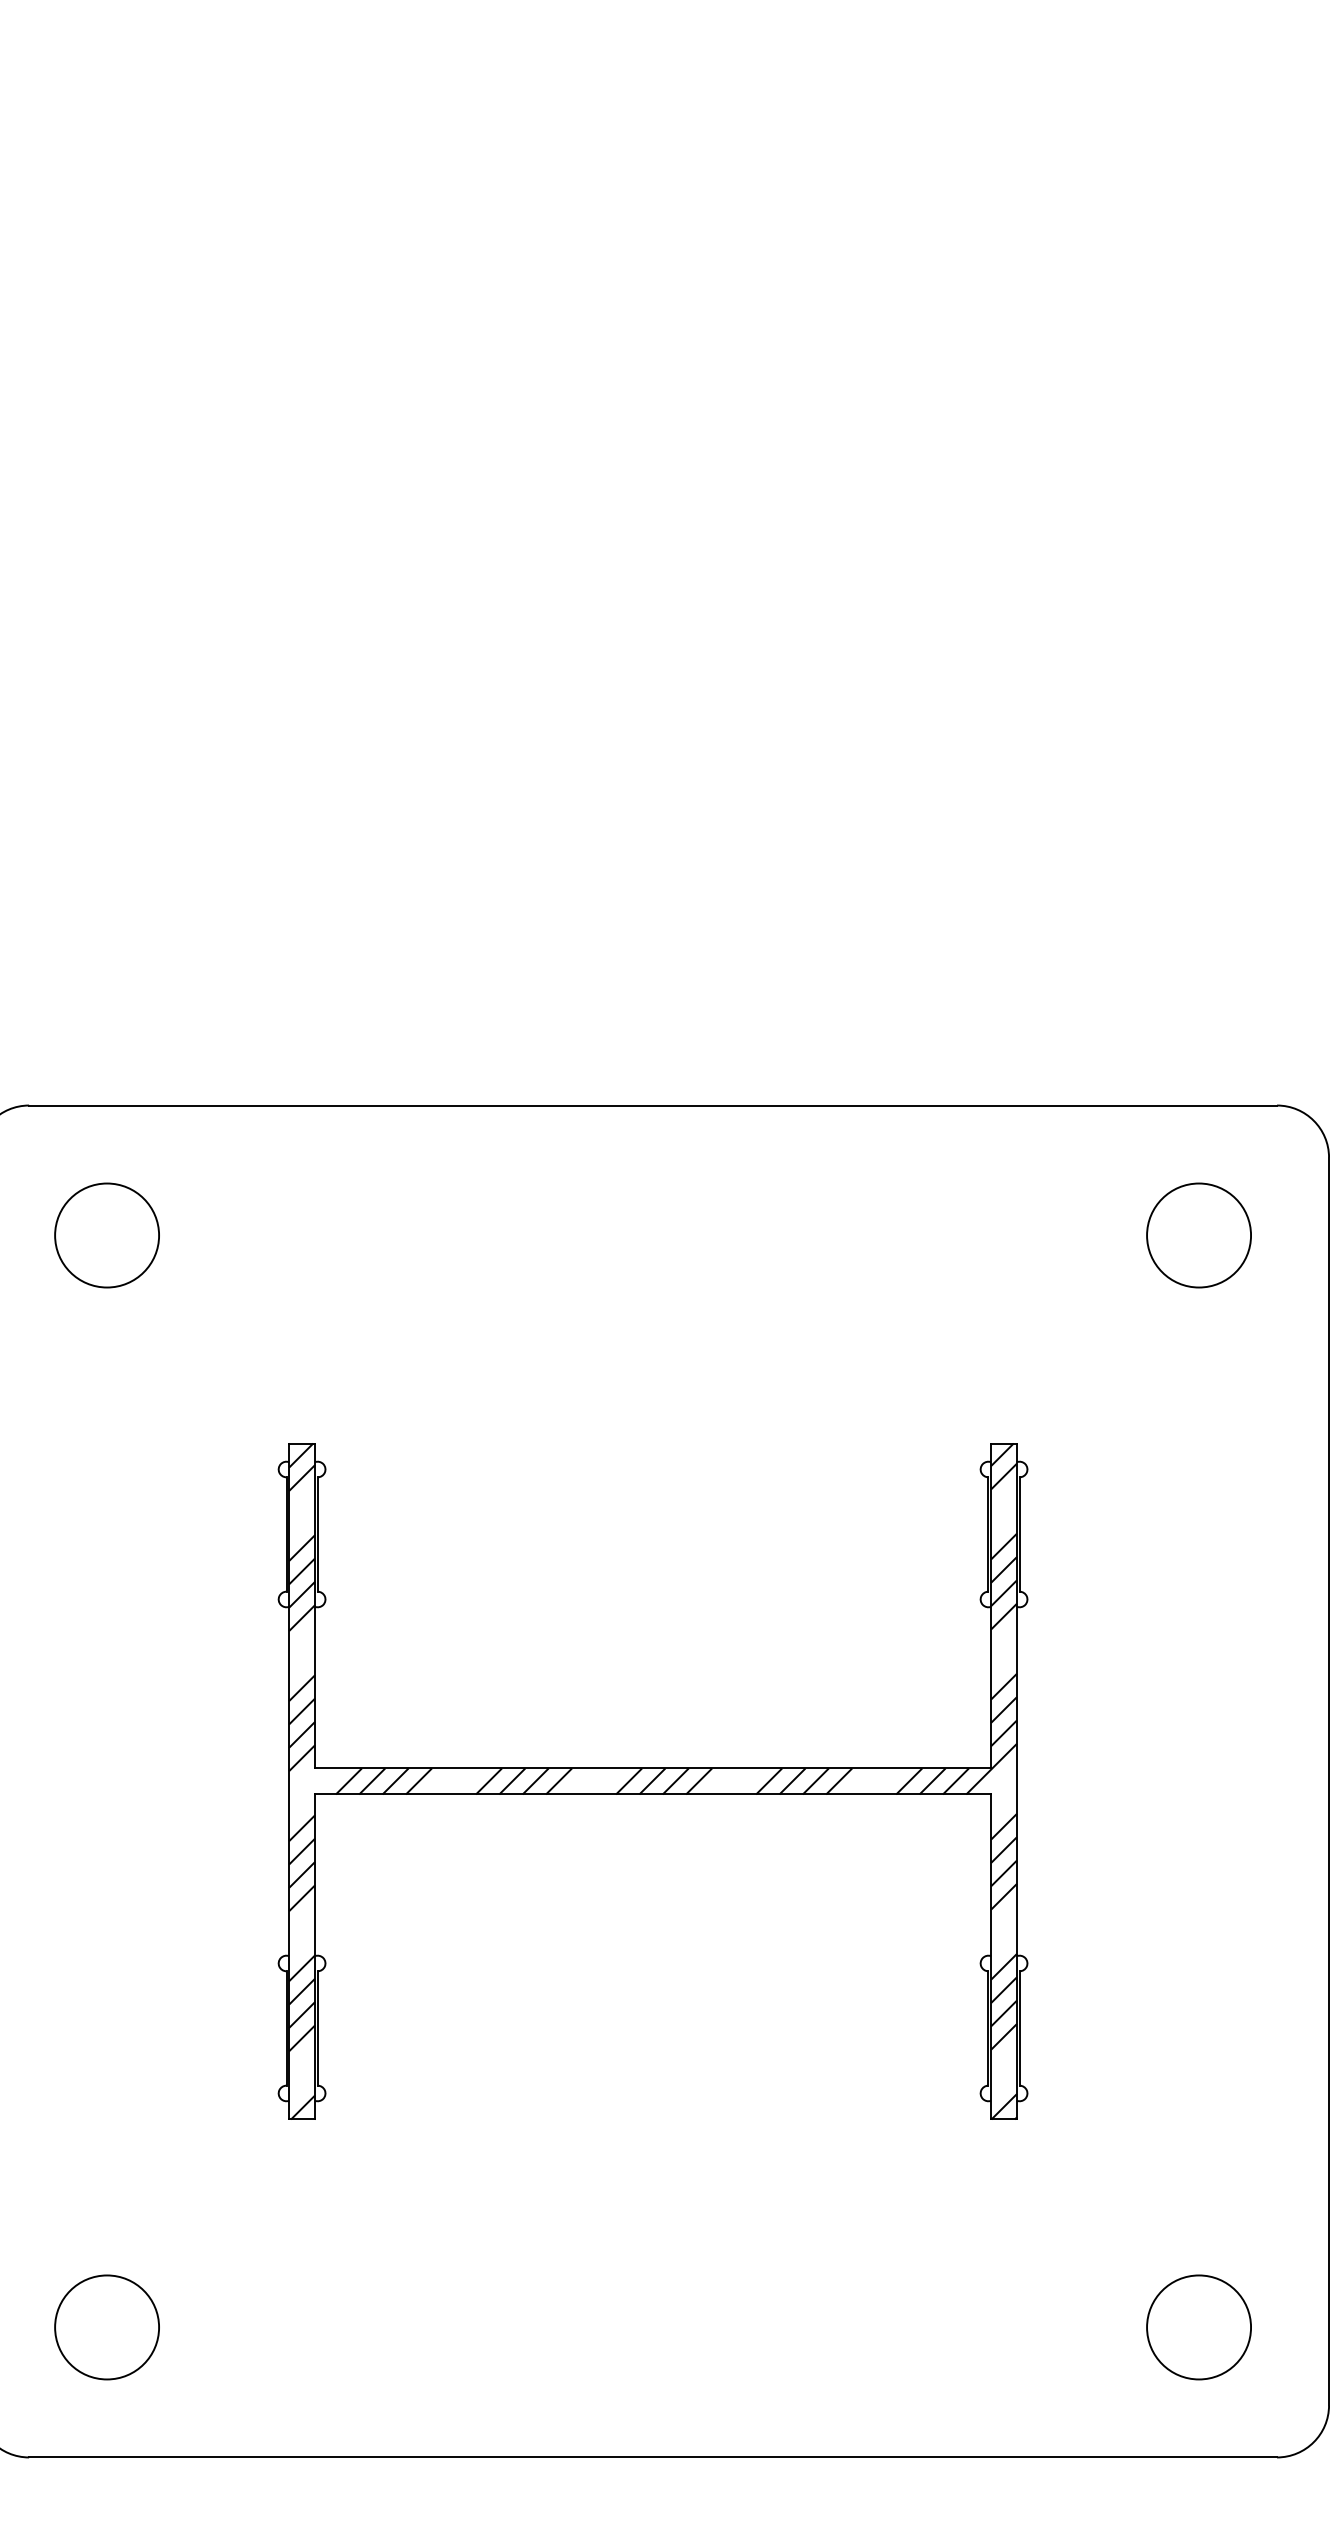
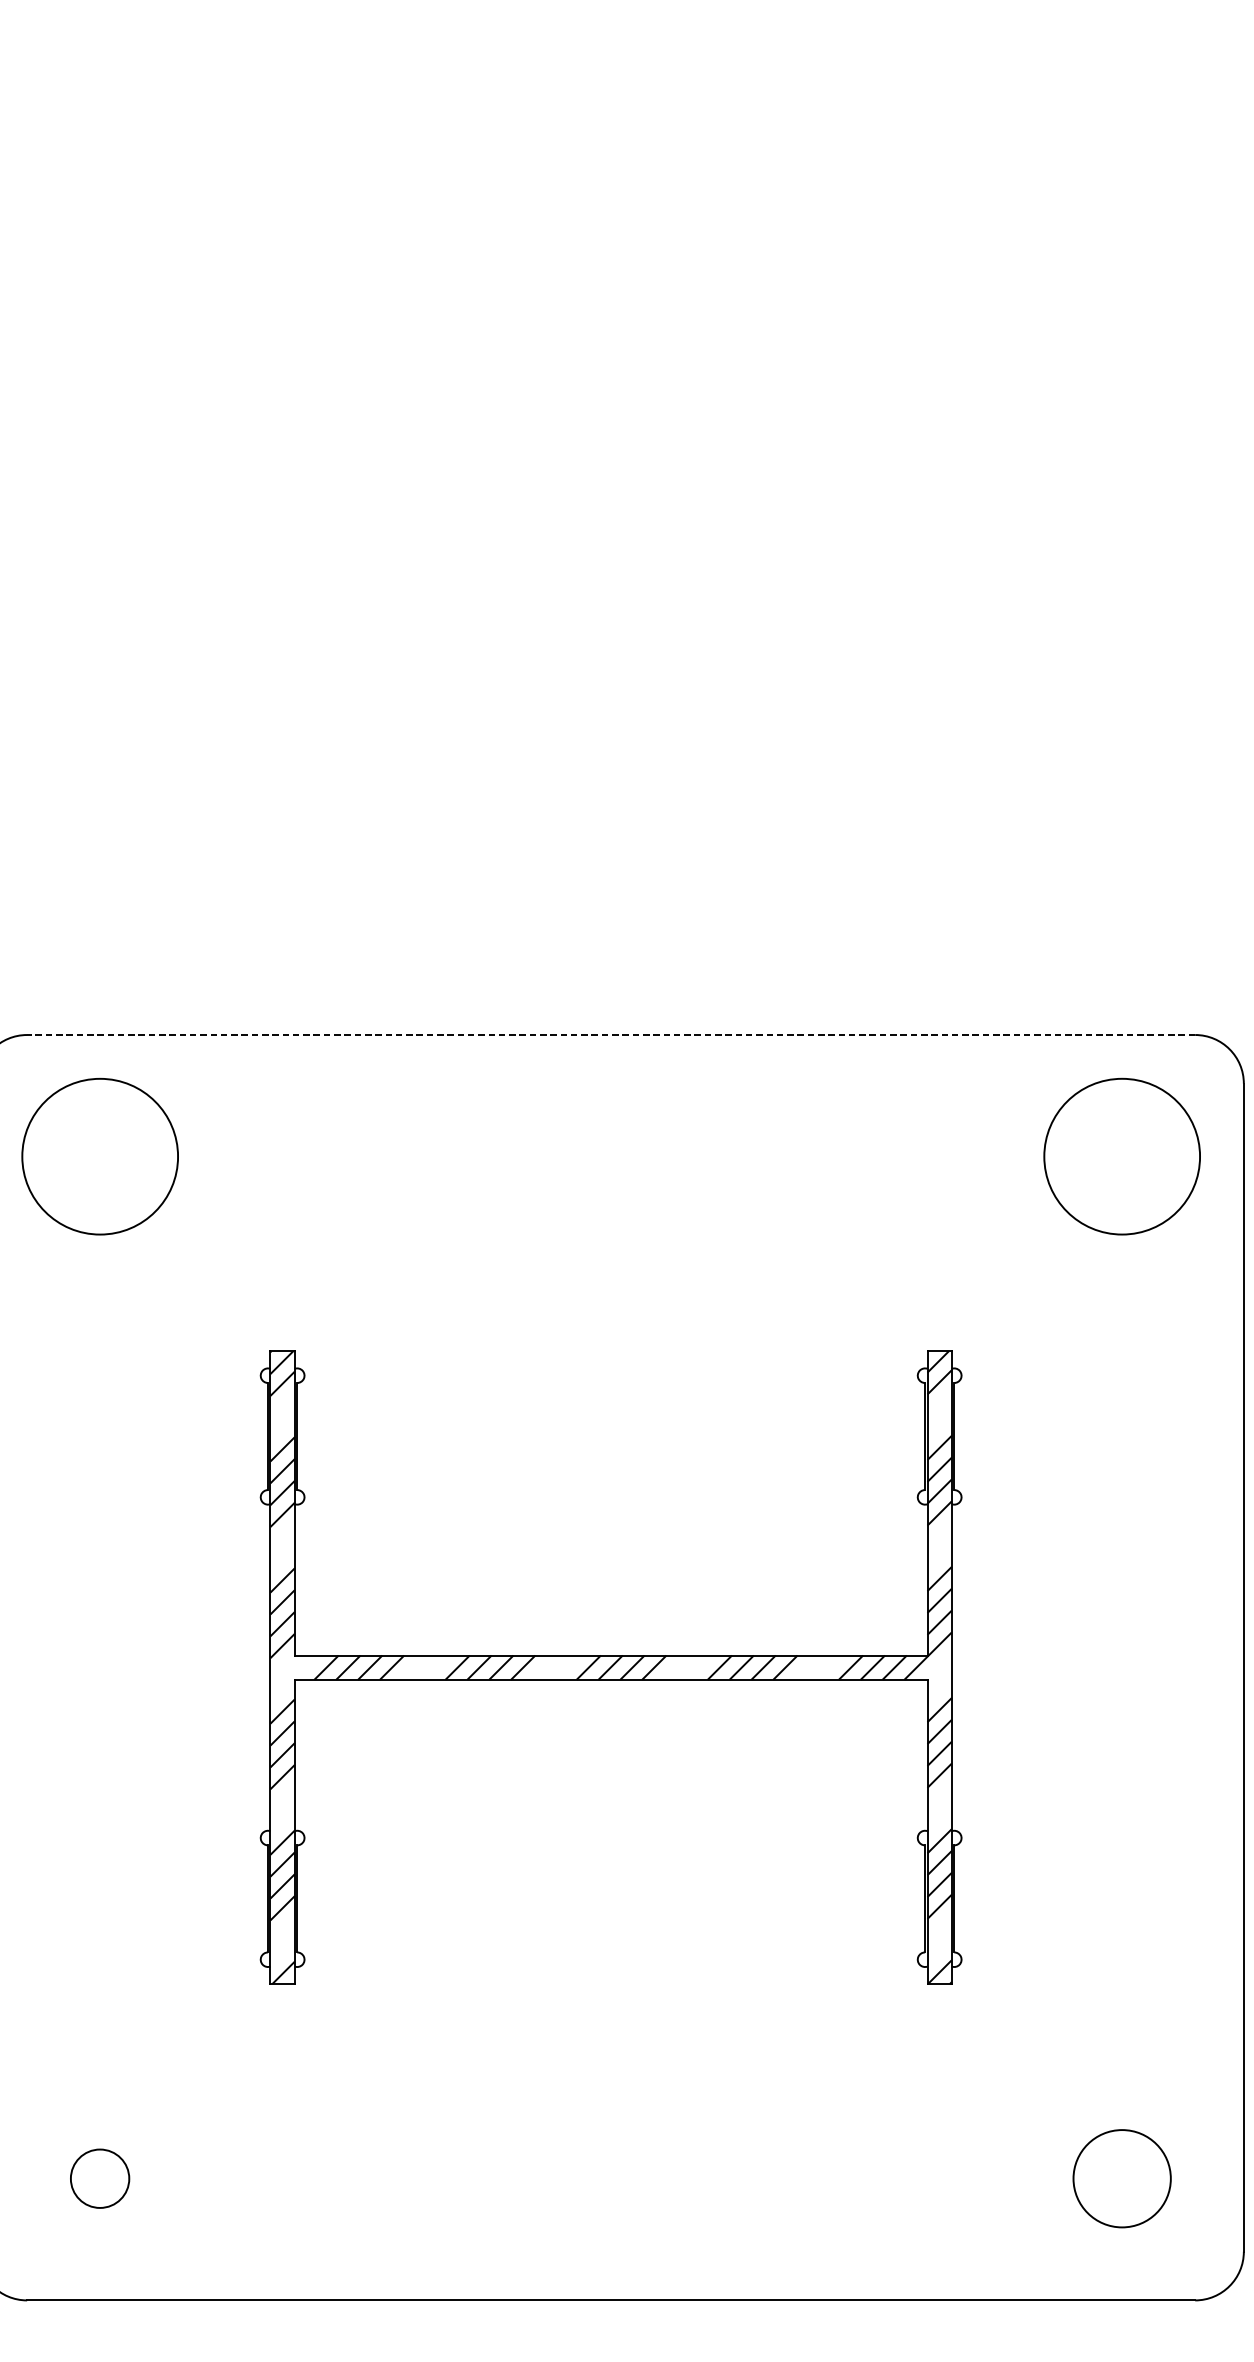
line: (653, 1105) -> (611, 1034), solid -> dashed
circle: (106, 1235) -> (99, 1156), size x1.6
circle: (1199, 1235) -> (1122, 1156), size x1.6
circle: (106, 2327) -> (99, 2178), size x0.6

